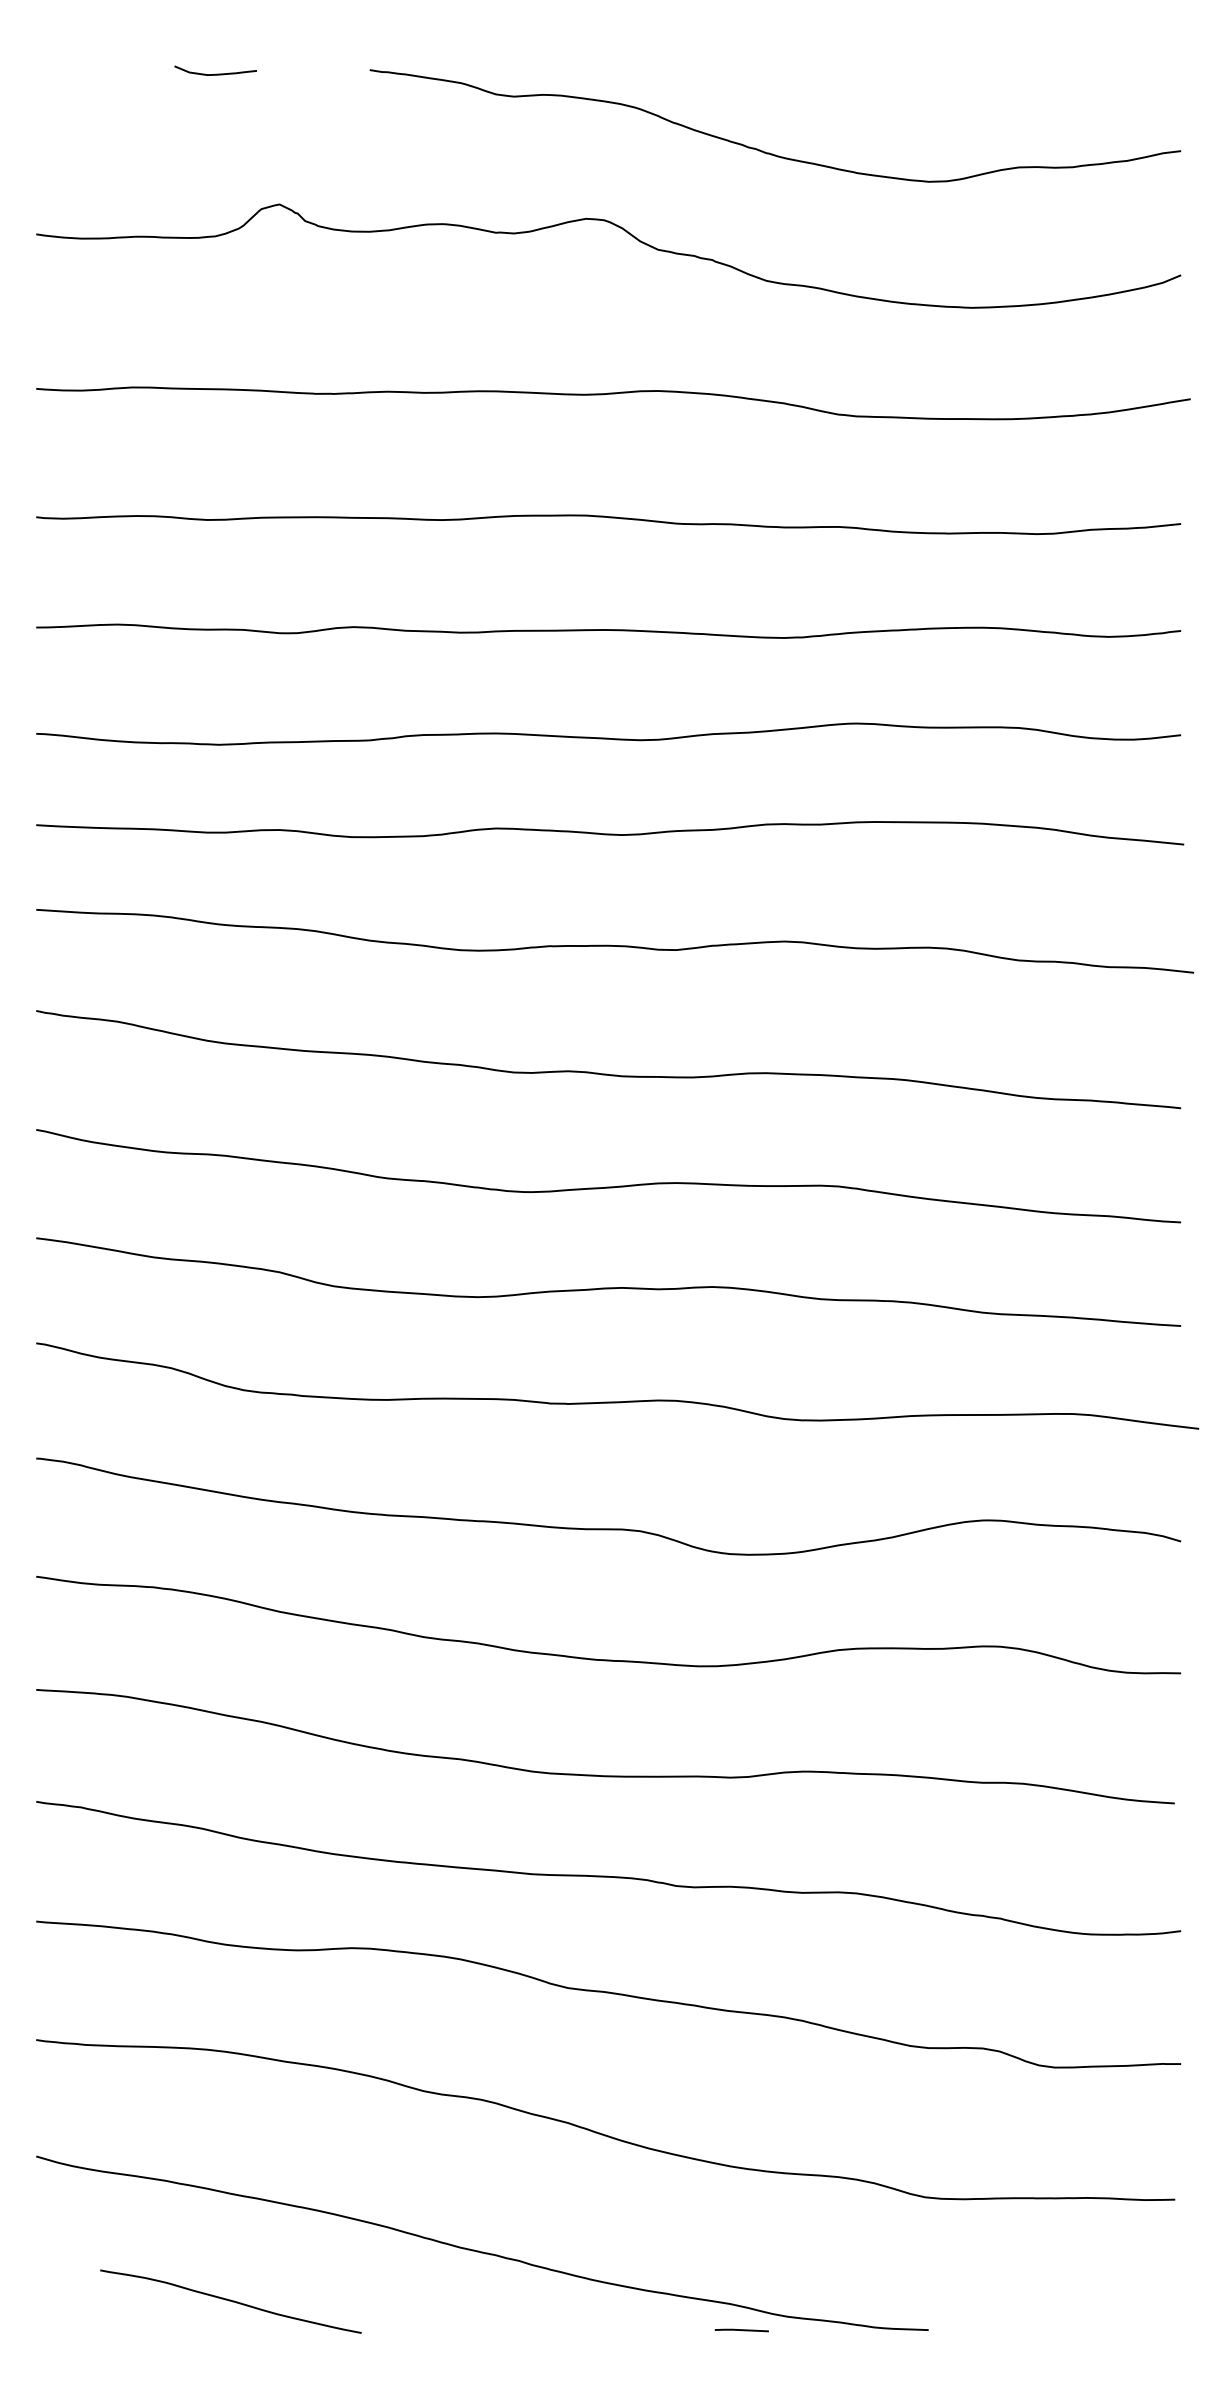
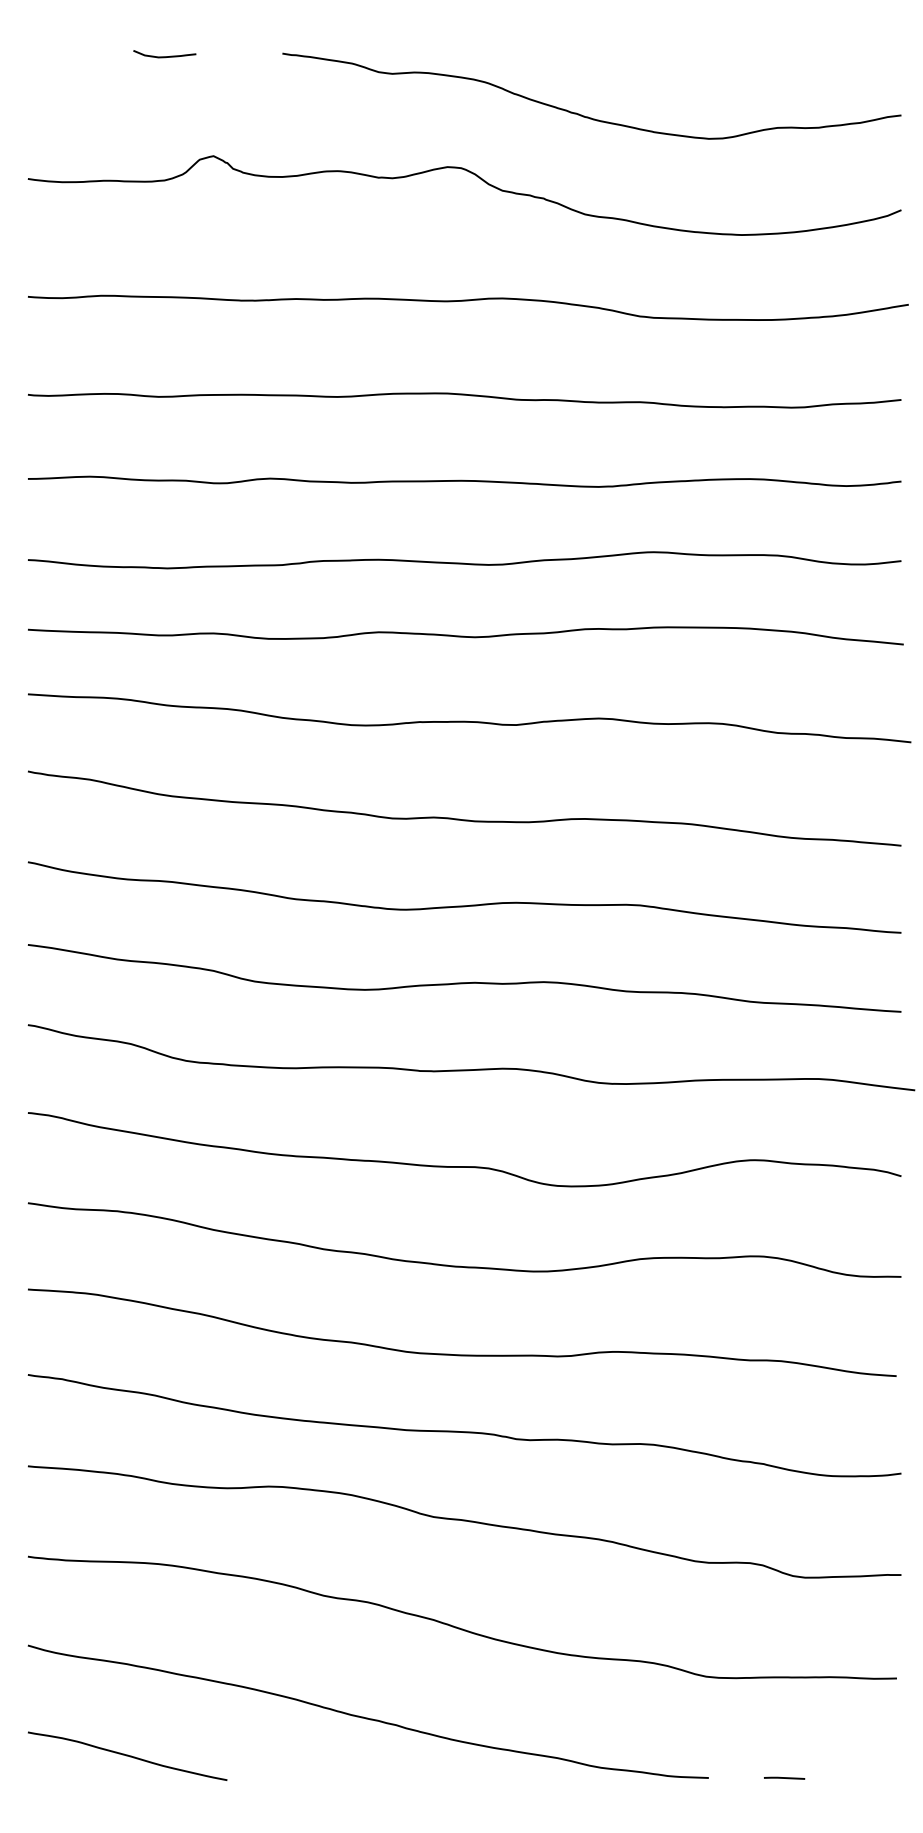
curve: (230, 2301) -> (127, 1756), moved
line: (741, 2330) -> (784, 1778), moved

